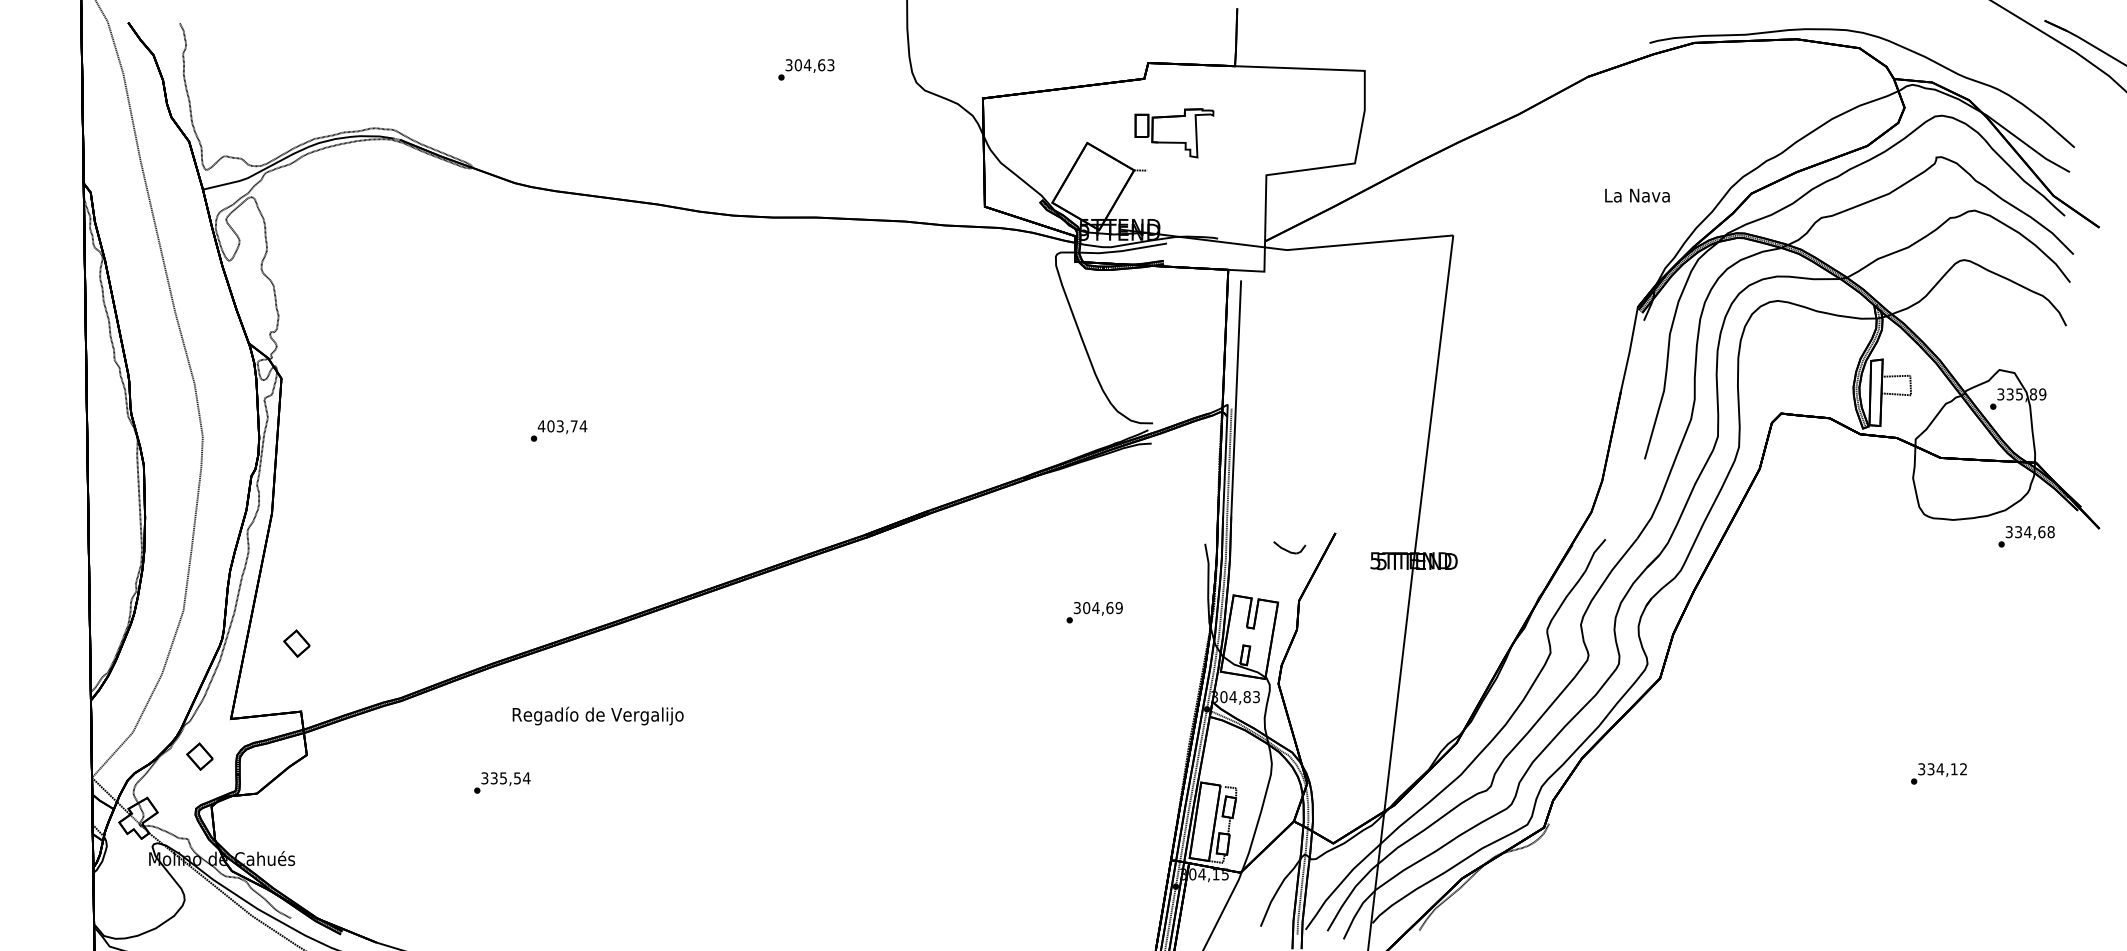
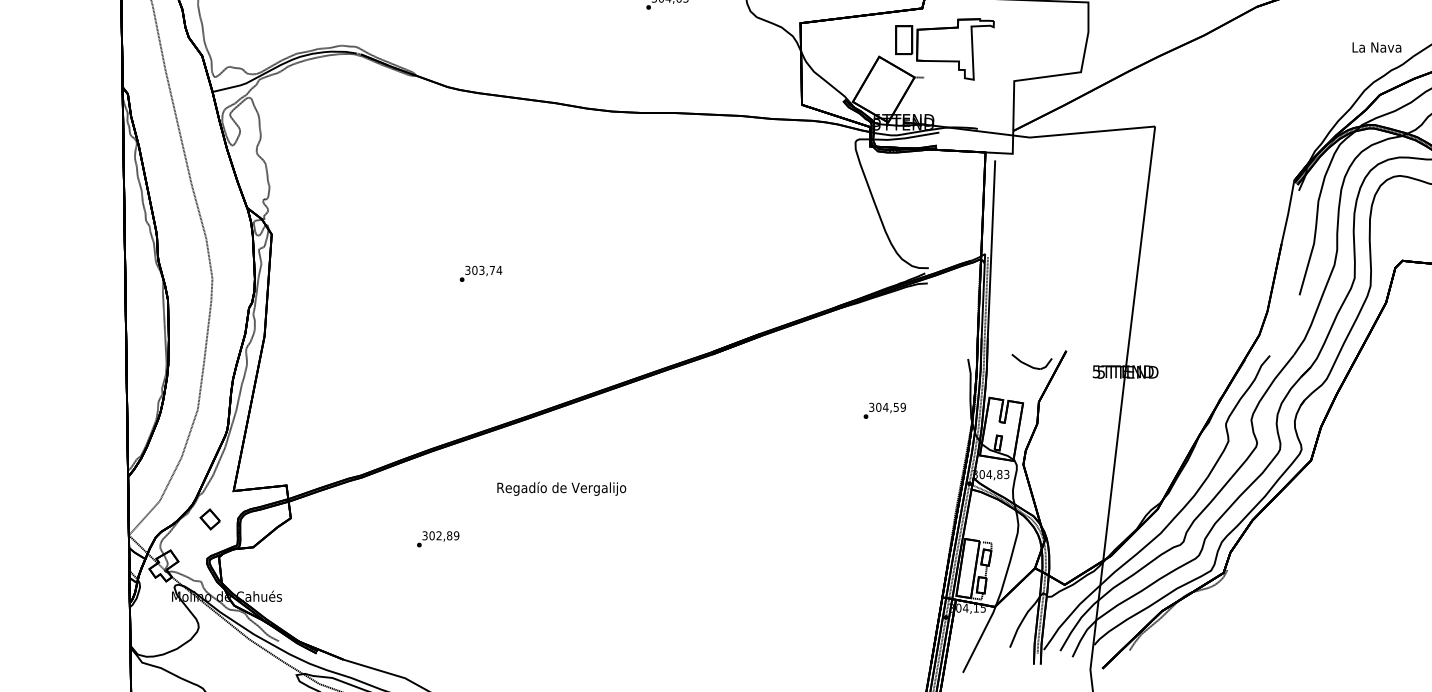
part: (1174, 133) -> (944, 49), size x1.67
text: (1637, 195) -> (1376, 47), moved
text: (541, 426) -> (467, 270), 403,74 -> 303,74
part: (1289, 547) -> (1031, 361), size x1.67
text: (1109, 608) -> (895, 407), 304,69 -> 304,59
part: (296, 643) -> (283, 434), removed
text: (597, 715) -> (561, 488), moved
text: (510, 778) -> (444, 535), 335,54 -> 302,89

